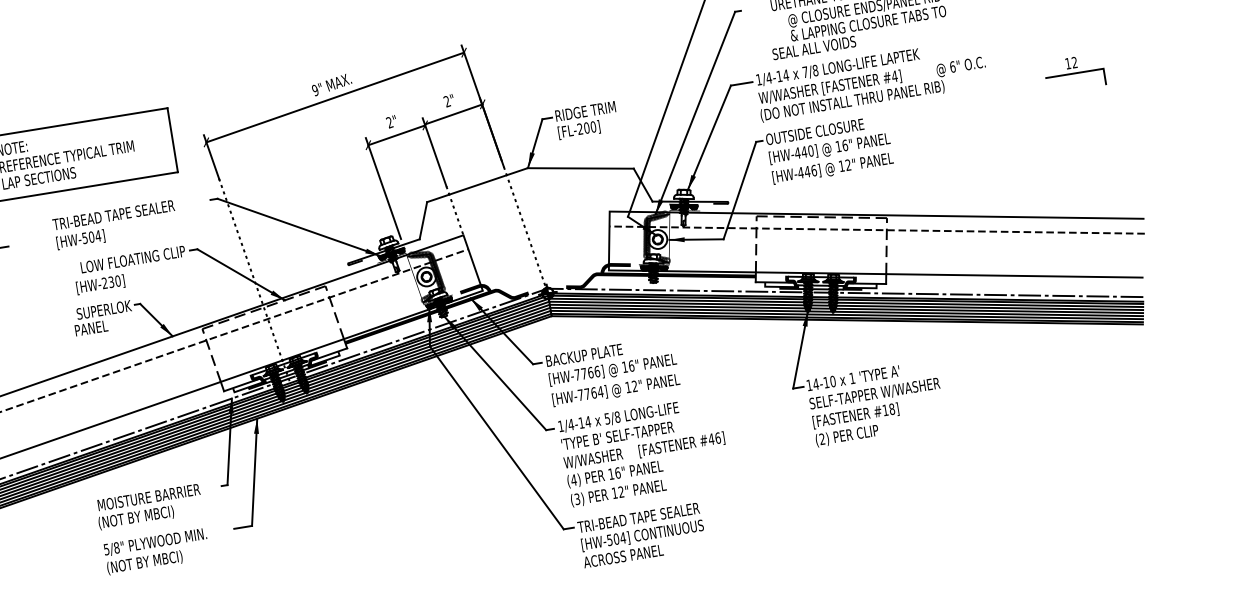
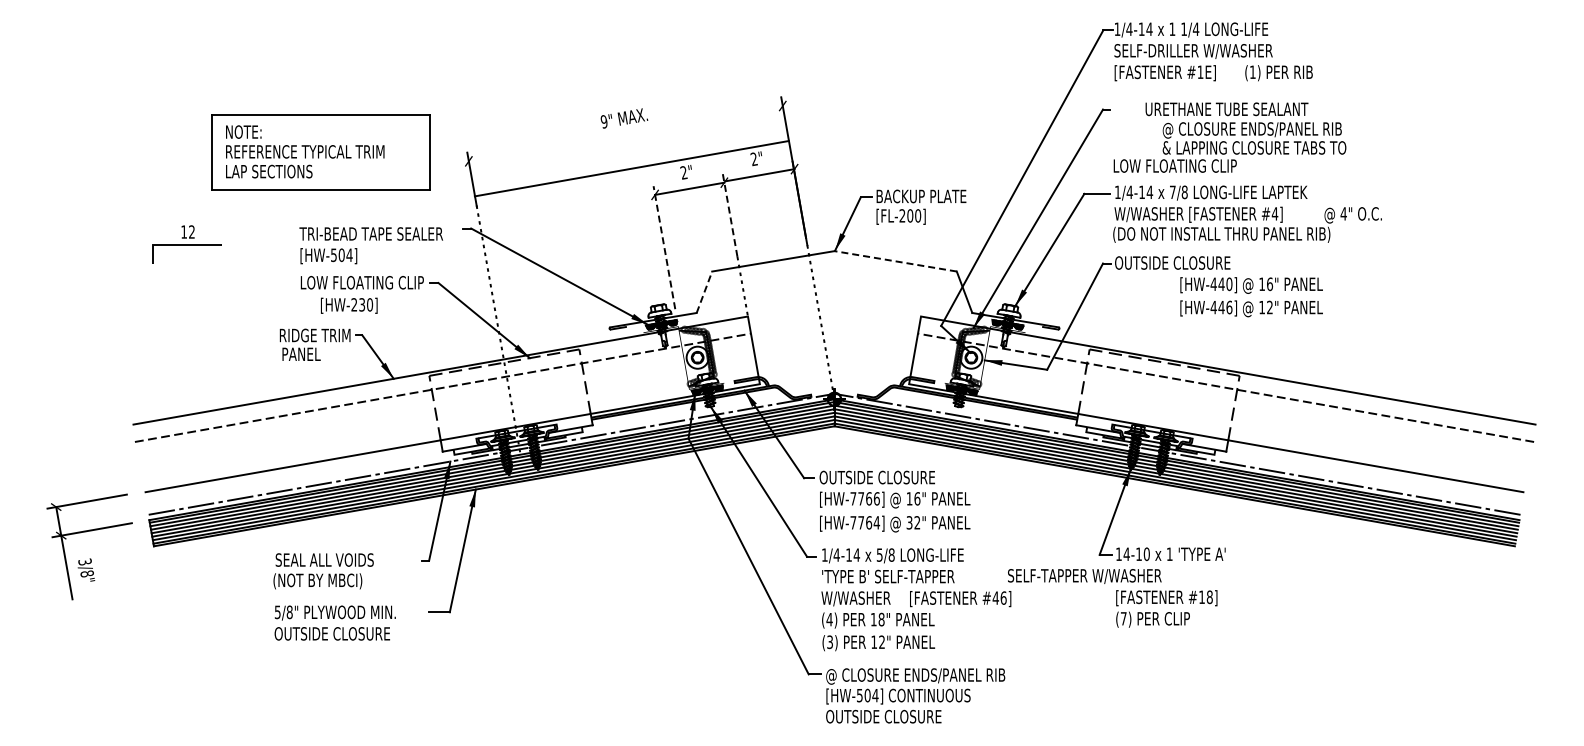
text: (803, 49) -> (1174, 165), SEAL ALL VOIDS -> LOW FLOATING CLIP
text: (952, 66) -> (1343, 213), 6" -> 4"
part: (1074, 73) -> (1482, 243), removed
line: (334, 97) -> (631, 168), moved
text: (593, 110) -> (921, 196), RIDGE TRIM -> BACKUP PLATE
line: (434, 151) -> (730, 214), solid -> dashed
text: (831, 159) -> (1251, 297), moved
line: (580, 168) -> (895, 261), solid -> dashed
line: (383, 188) -> (664, 247), solid -> dashed
line: (423, 220) -> (704, 291), solid -> dashed
text: (114, 225) -> (370, 245), moved
text: (100, 284) -> (349, 305), moved
text: (100, 310) -> (315, 335), SUPERLOK -> RIDGE TRIM
text: (594, 353) -> (876, 477), BACKUP PLATE -> OUTSIDE CLOSURE
text: (628, 387) -> (909, 522), 12" -> 32"
text: (874, 394) -> (1084, 576), moved
text: (822, 439) -> (1123, 618), (2) -> (7)
text: (617, 472) -> (881, 619), 16" -> 18"
text: (148, 497) -> (335, 559), MOISTURE BARRIER -> SEAL ALL VOIDS
text: (654, 516) -> (915, 676), TRI-BEAD TAPE SEALER -> @ CLOSURE ENDS/PANEL RIB
text: (632, 554) -> (883, 716), ACROSS PANEL -> OUTSIDE CLOSURE
text: (155, 560) -> (332, 634), (NOT BY MBCI) -> OUTSIDE CLOSURE

